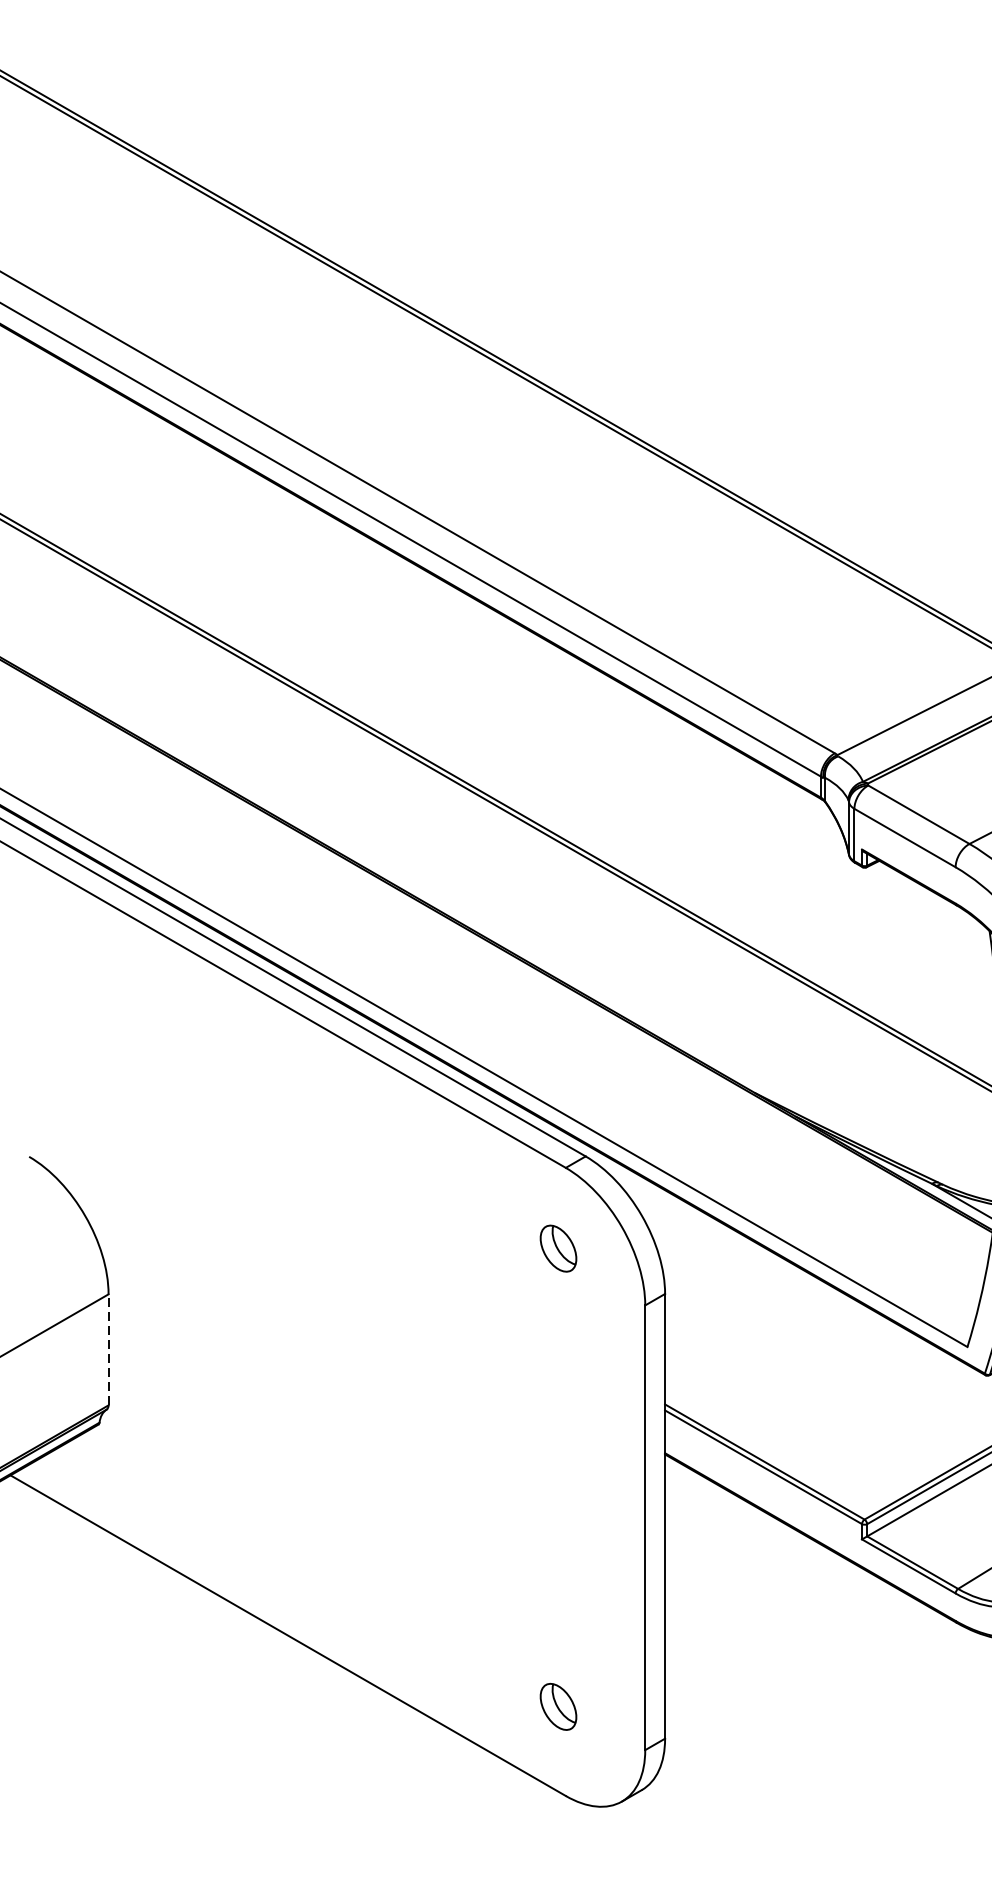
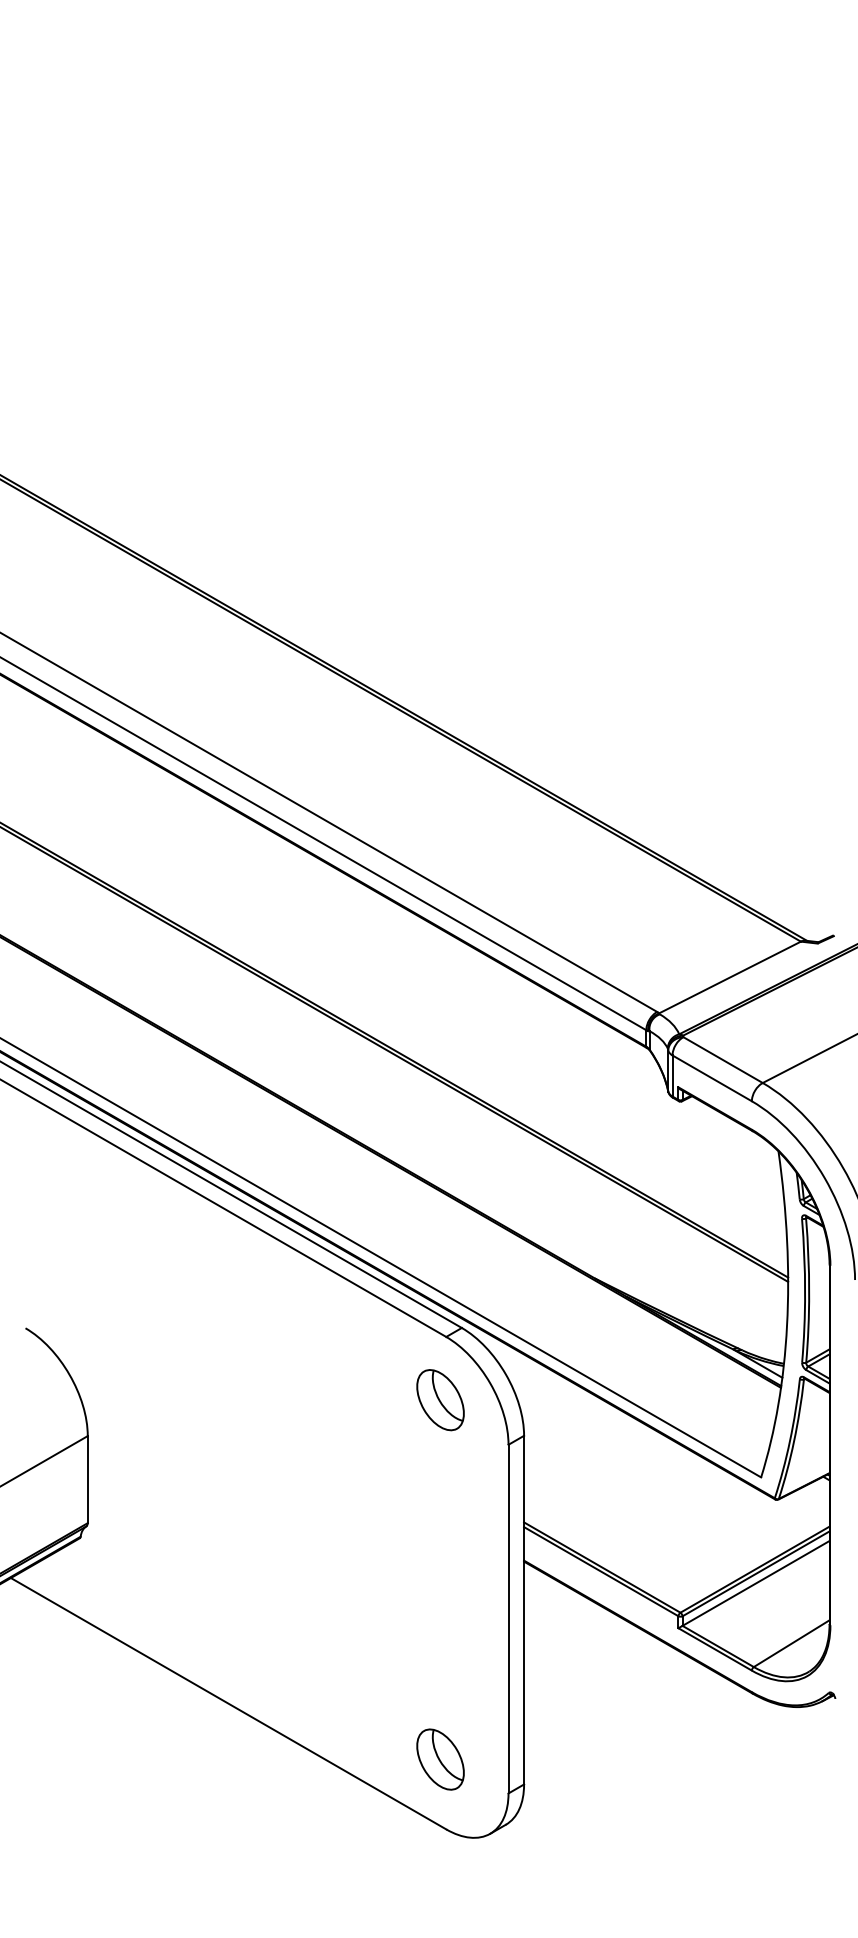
part: (558, 1248) -> (440, 1400), size x1.67
line: (108, 1349) -> (87, 1479), dashed -> solid
part: (558, 1706) -> (440, 1759), size x1.67

